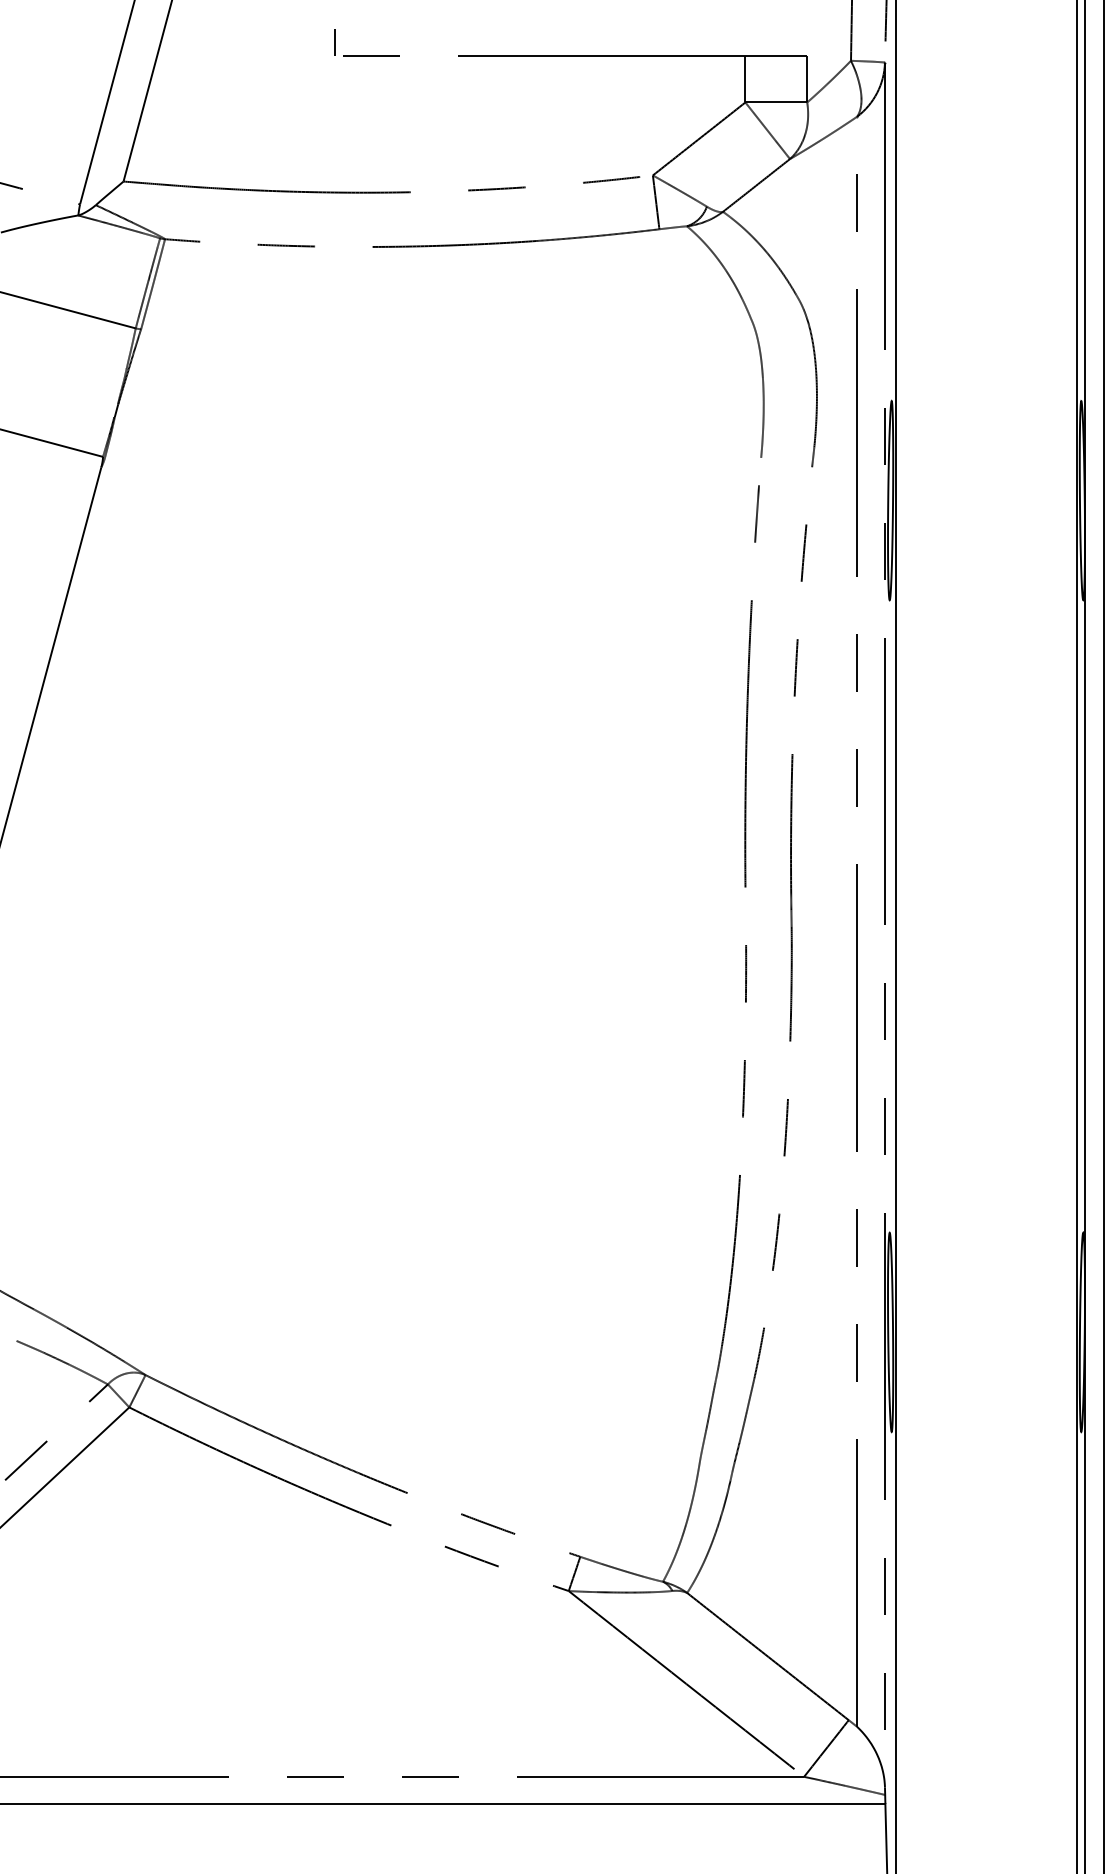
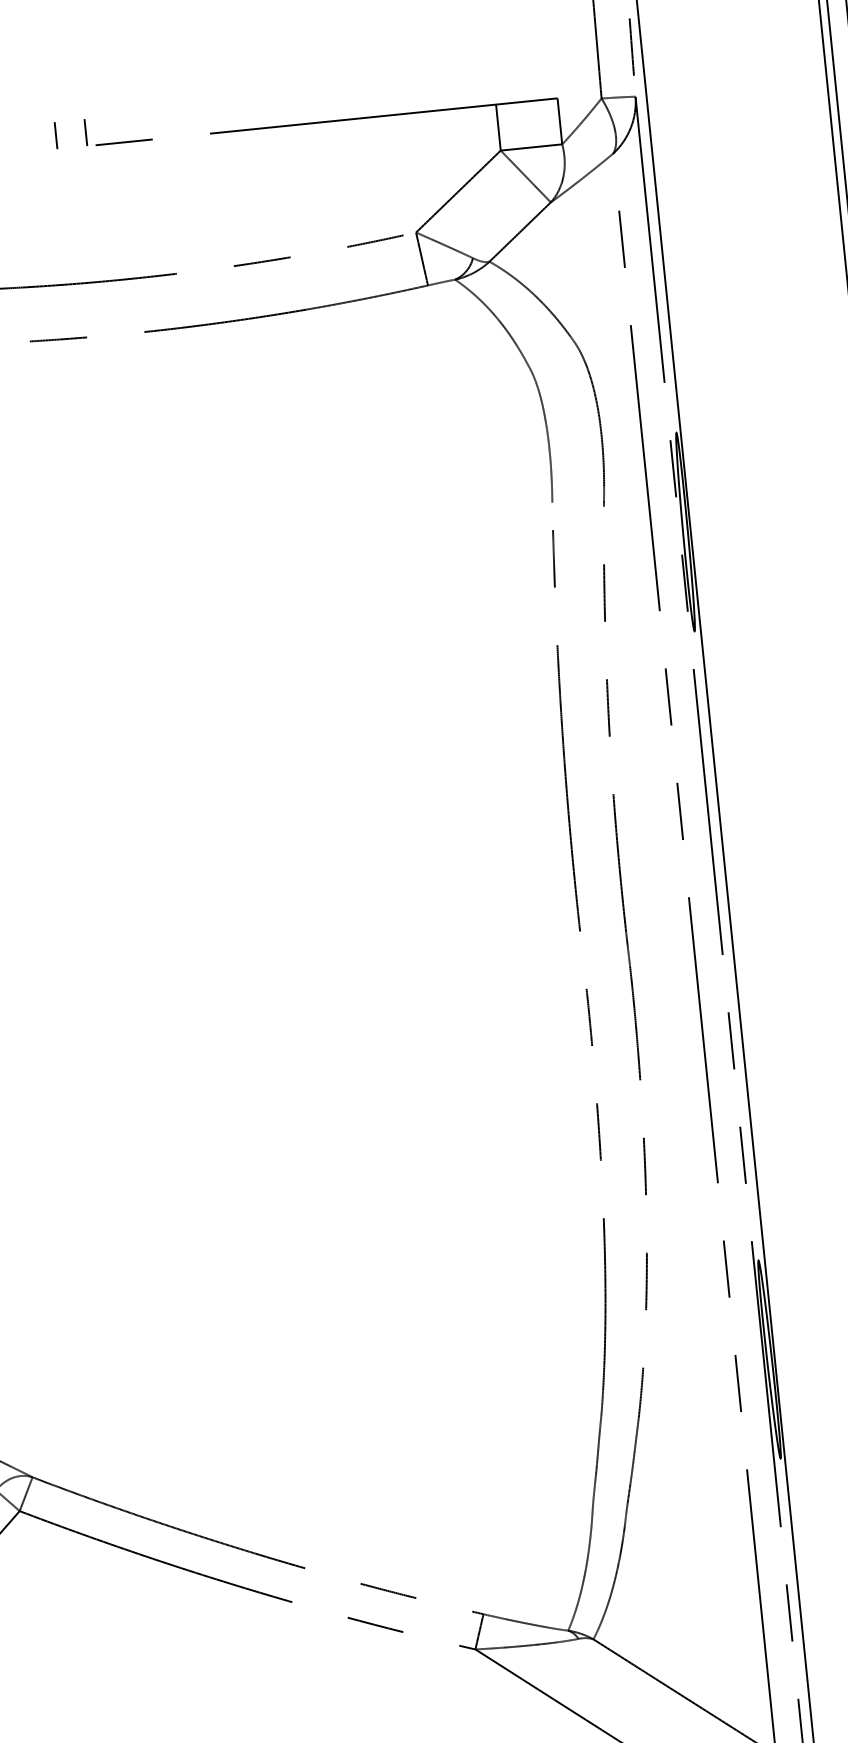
line: (304, 42) -> (56, 135), added

